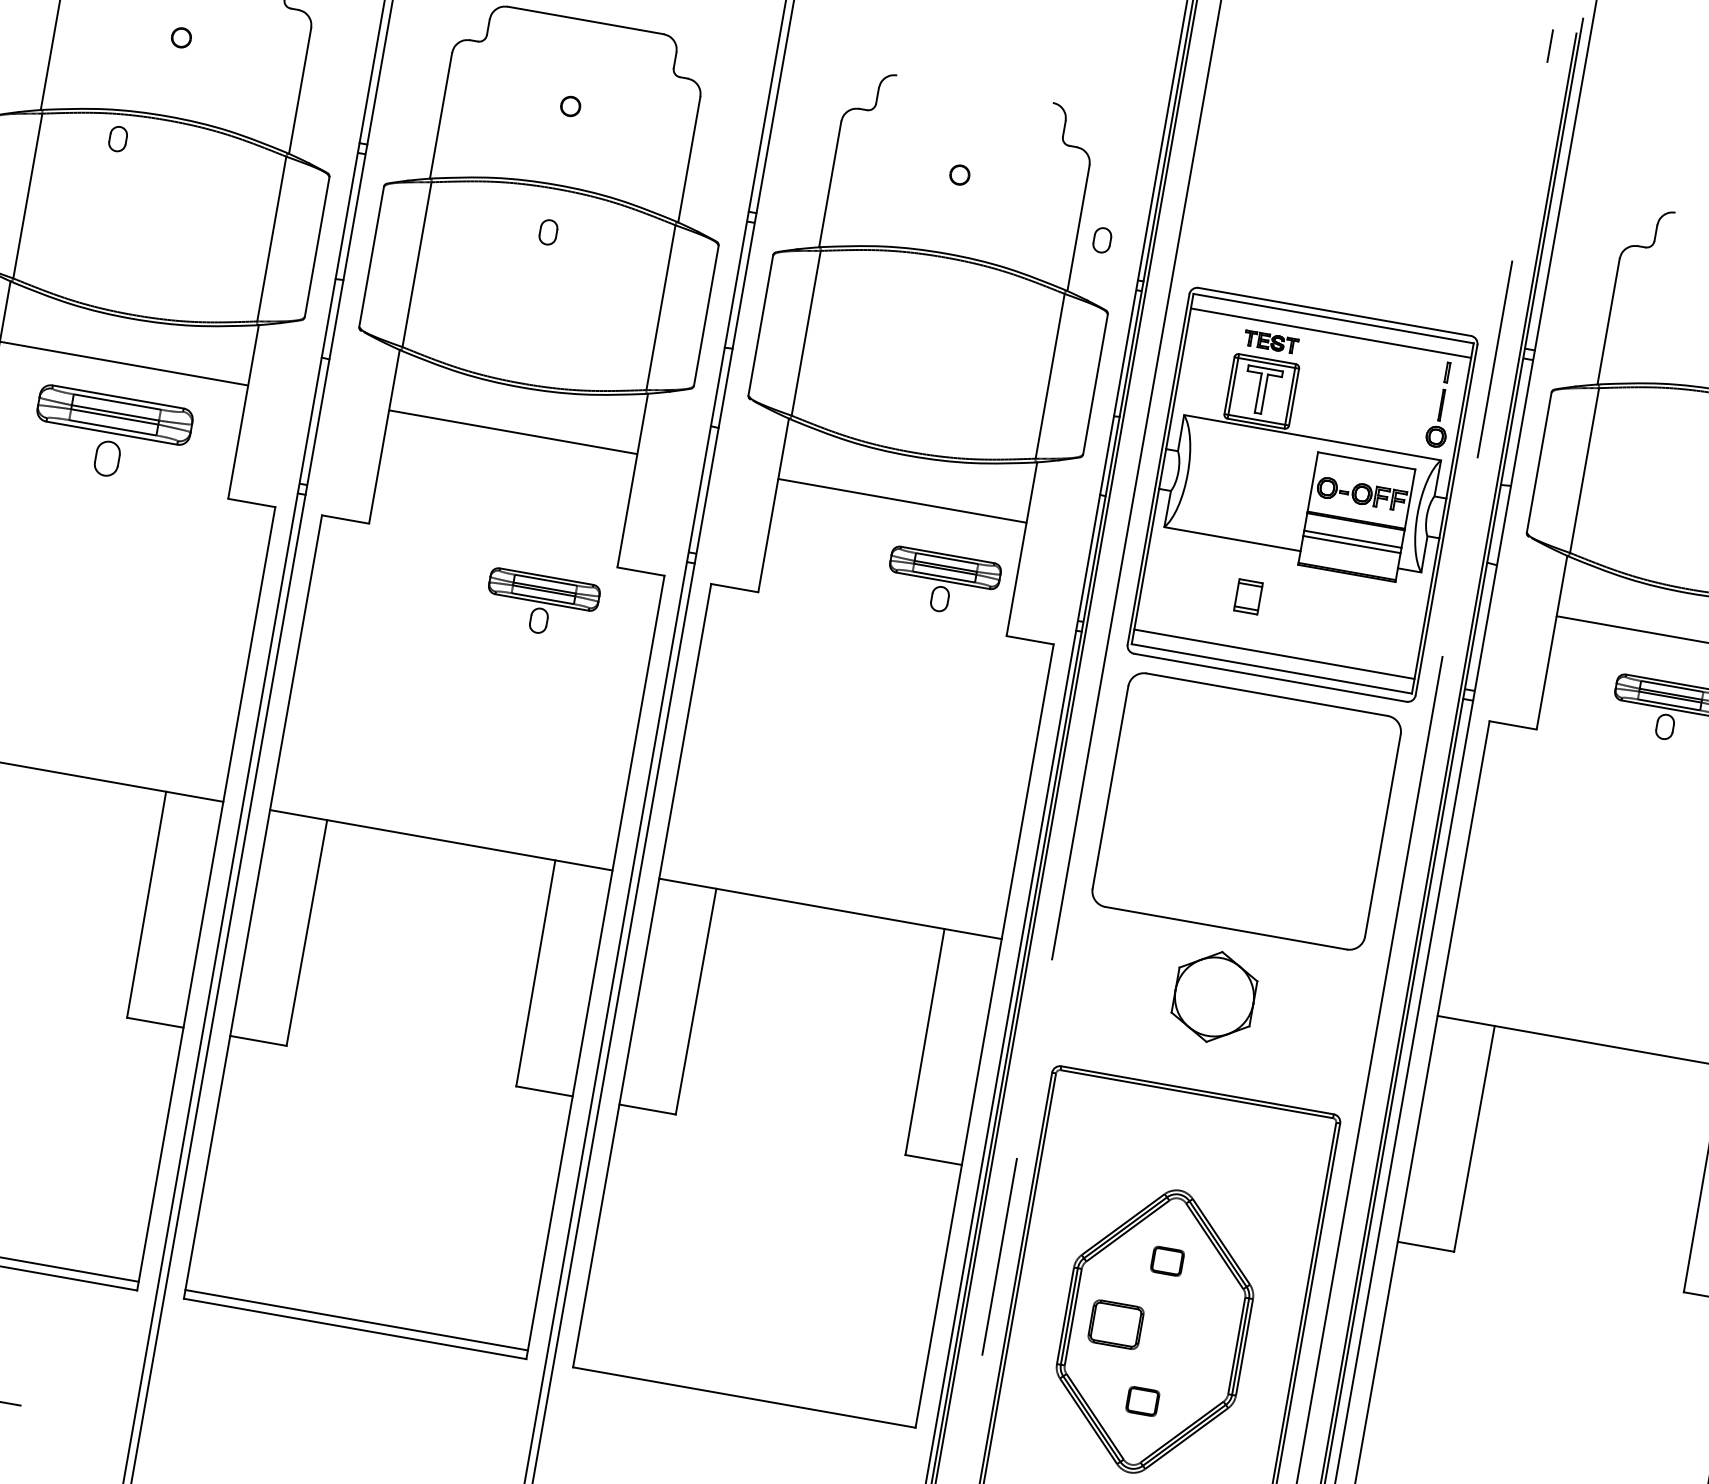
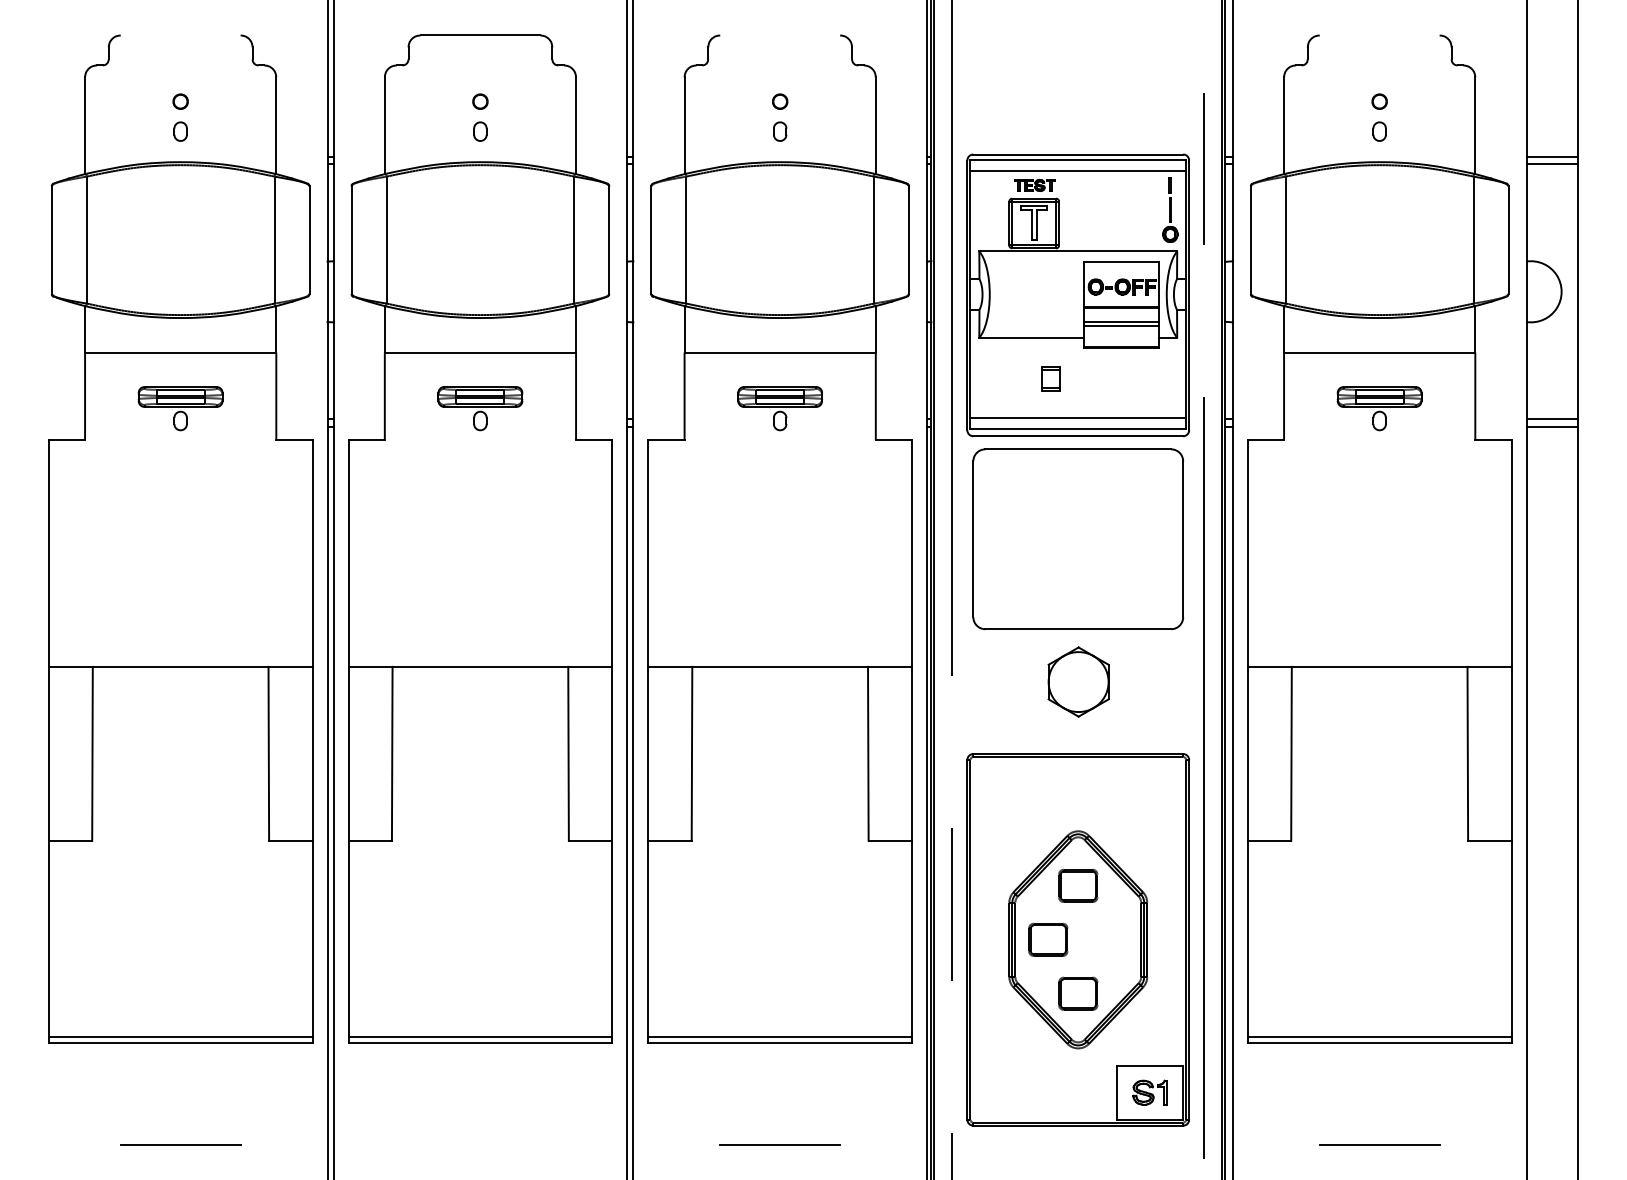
part: (117, 138) -> (180, 131), moved
part: (548, 232) -> (480, 131), moved
part: (1102, 240) -> (780, 131), moved
part: (111, 436) -> (180, 408), size x0.71
part: (941, 582) -> (779, 408), moved
part: (541, 604) -> (480, 408), moved
part: (1167, 1261) -> (1078, 885), size x1.67
line: (746, 1388) -> (780, 1036), added
part: (1143, 1401) -> (1078, 993), size x1.67

